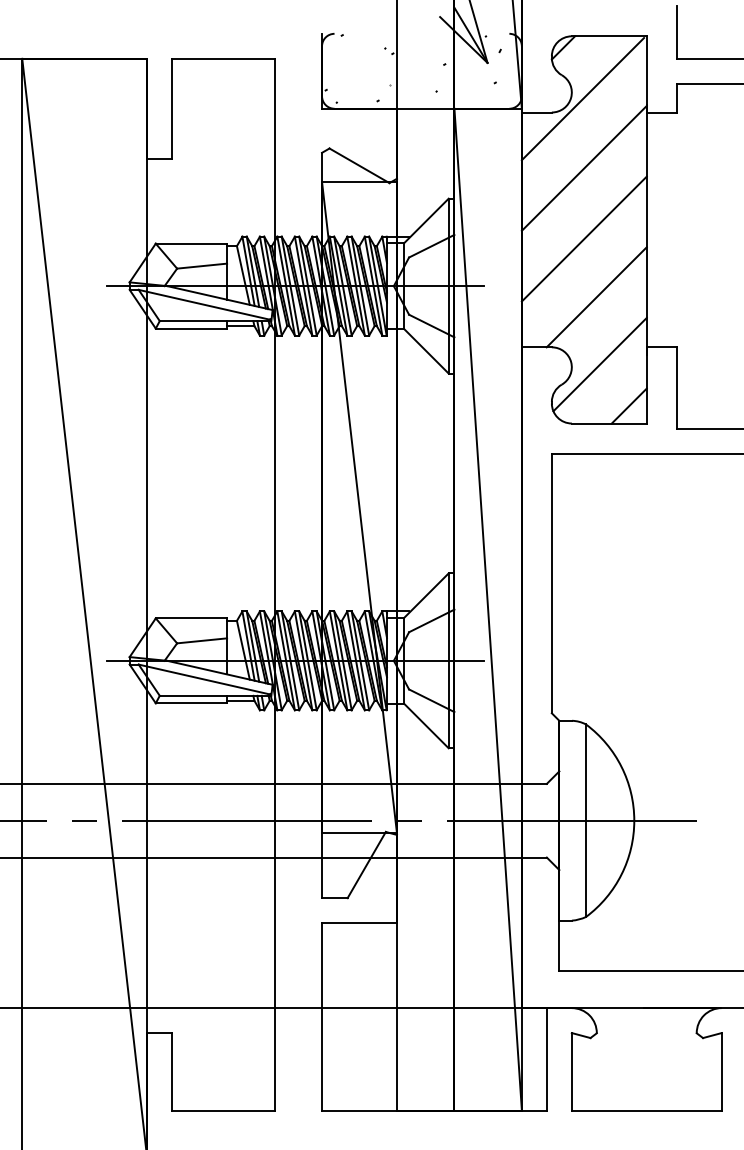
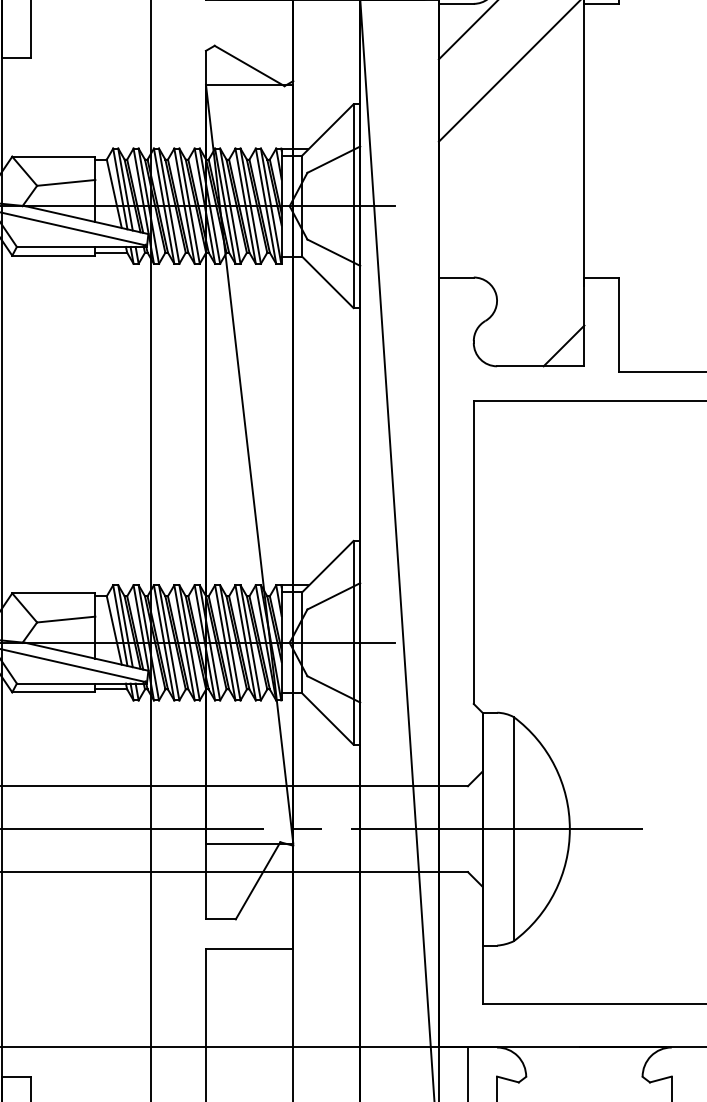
line: (583, 238) -> (510, 150), removed
line: (596, 297) -> (525, 219), removed
line: (599, 364) -> (529, 297), removed

